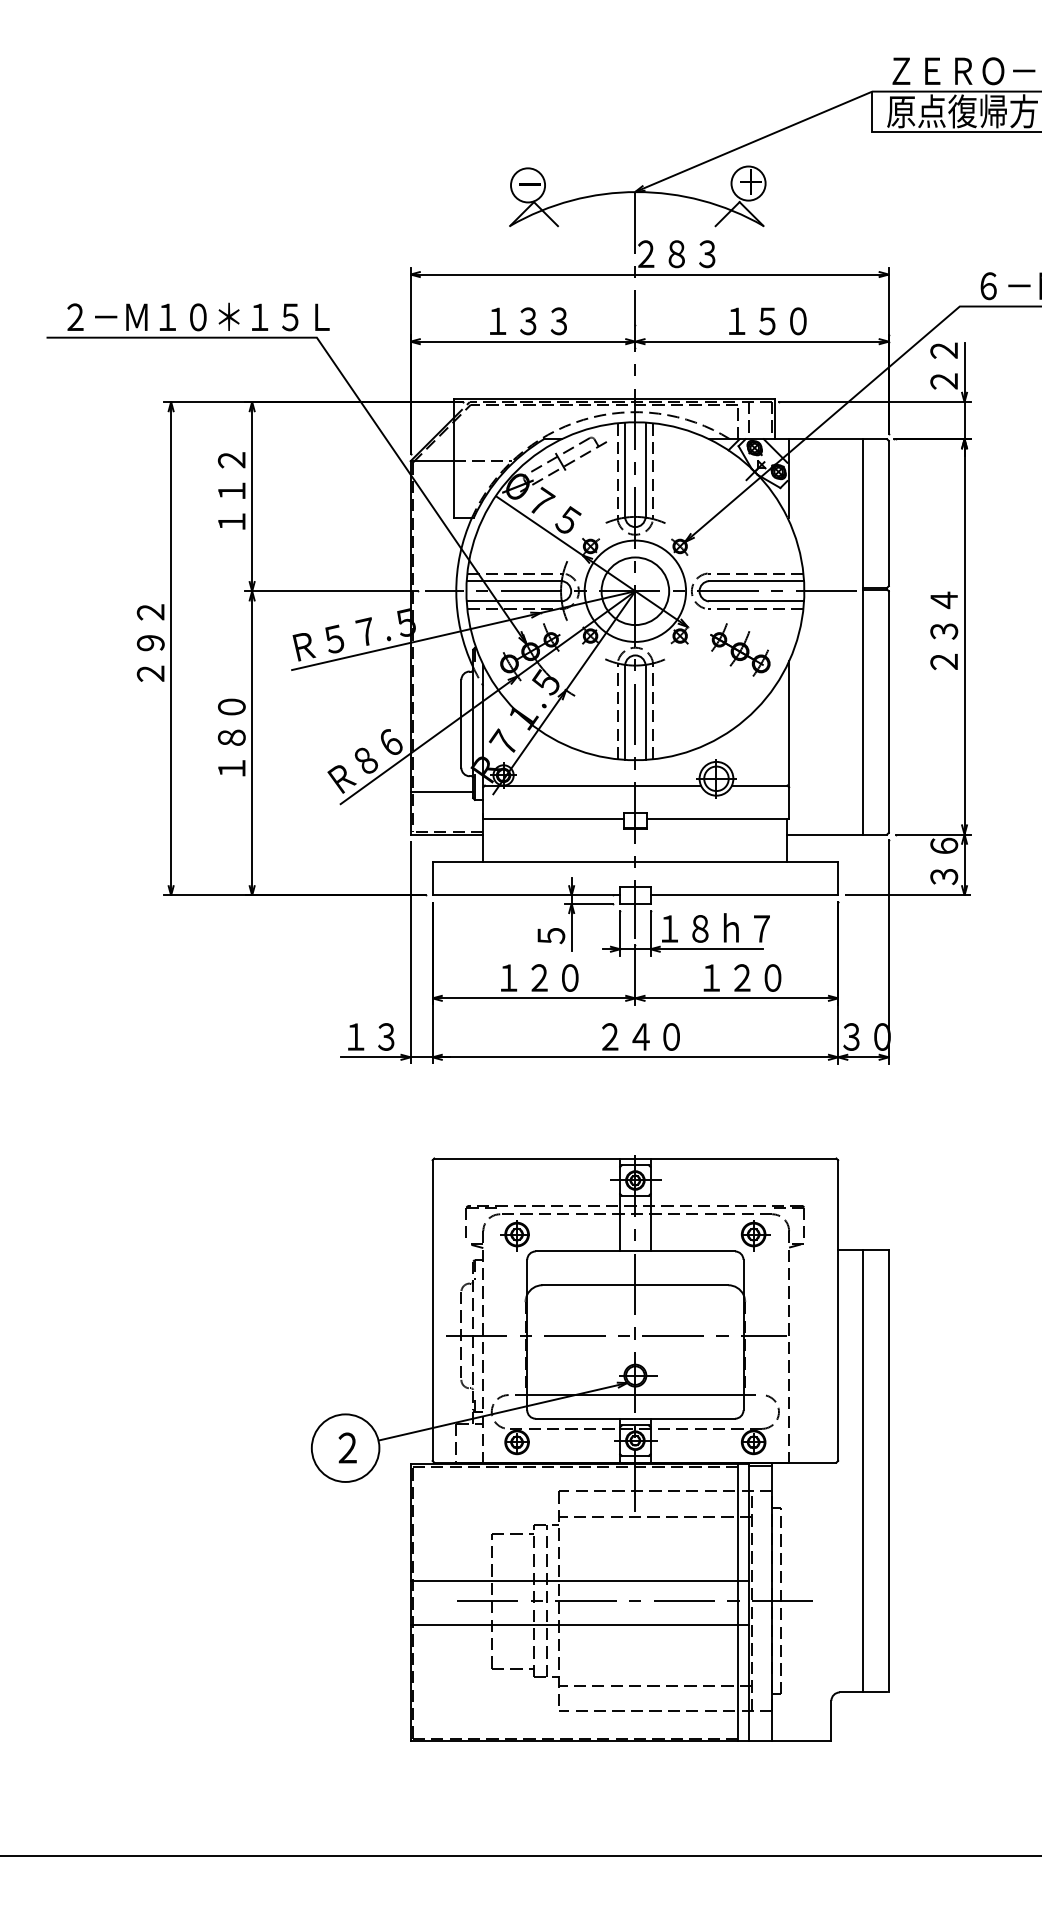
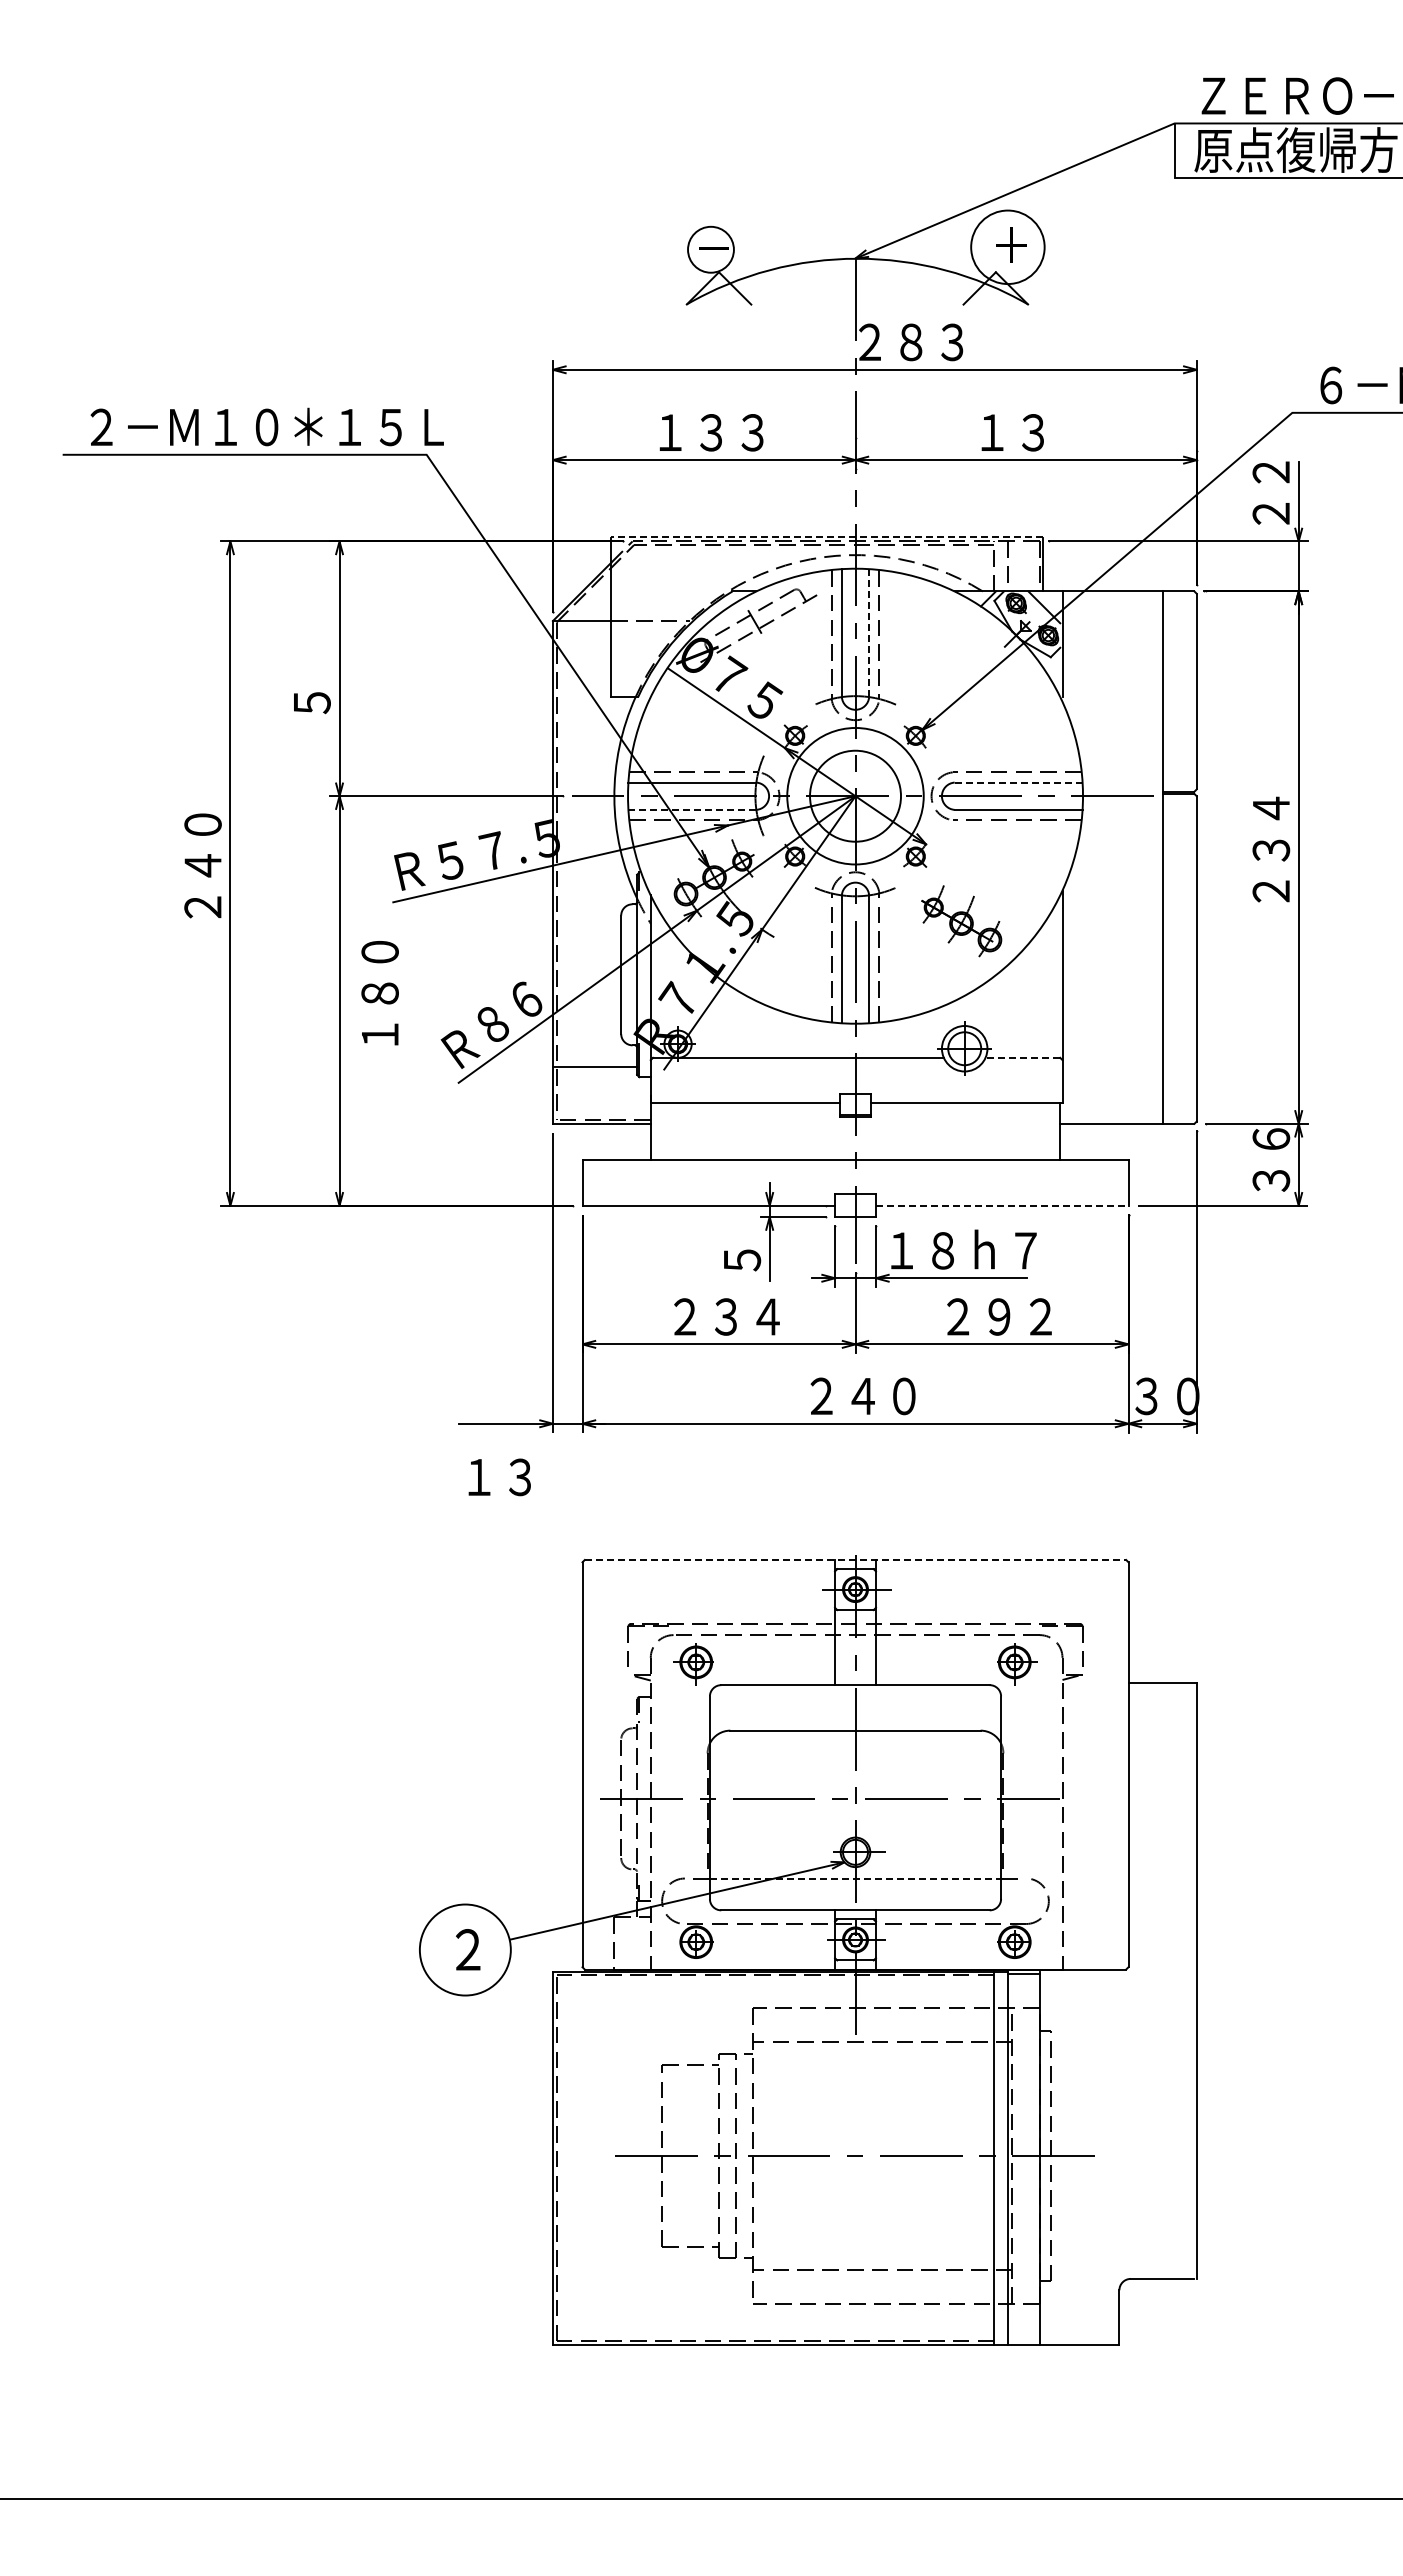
circle: (748, 183) -> (1007, 247), size x1.6
text: (783, 321) -> (1054, 432), １５０ -> １３
line: (613, 398) -> (826, 536), solid -> dashed
line: (645, 470) -> (869, 633), solid -> dashed
text: (231, 491) -> (311, 661), １１２ -> ５
line: (756, 581) -> (1018, 782), solid -> dashed
line: (514, 601) -> (692, 809), solid -> dashed
text: (150, 627) -> (202, 845), ２９２ -> ２４０
part: (740, 650) -> (961, 921), moved
text: (231, 737) -> (379, 993), moved
line: (759, 785) -> (1022, 1057), solid -> dashed
line: (744, 895) -> (1002, 1205), solid -> dashed
text: (539, 977) -> (726, 1316), １２０ -> ２３４
text: (742, 977) -> (999, 1316), １２０ -> ２９２
text: (370, 1037) -> (499, 1477), moved
line: (635, 1158) -> (855, 1560), solid -> dashed
line: (635, 1395) -> (855, 1878), solid -> dashed
line: (863, 1470) -> (1162, 1980), removed
line: (578, 1580) -> (779, 2128), removed
line: (578, 1624) -> (779, 2187), removed

